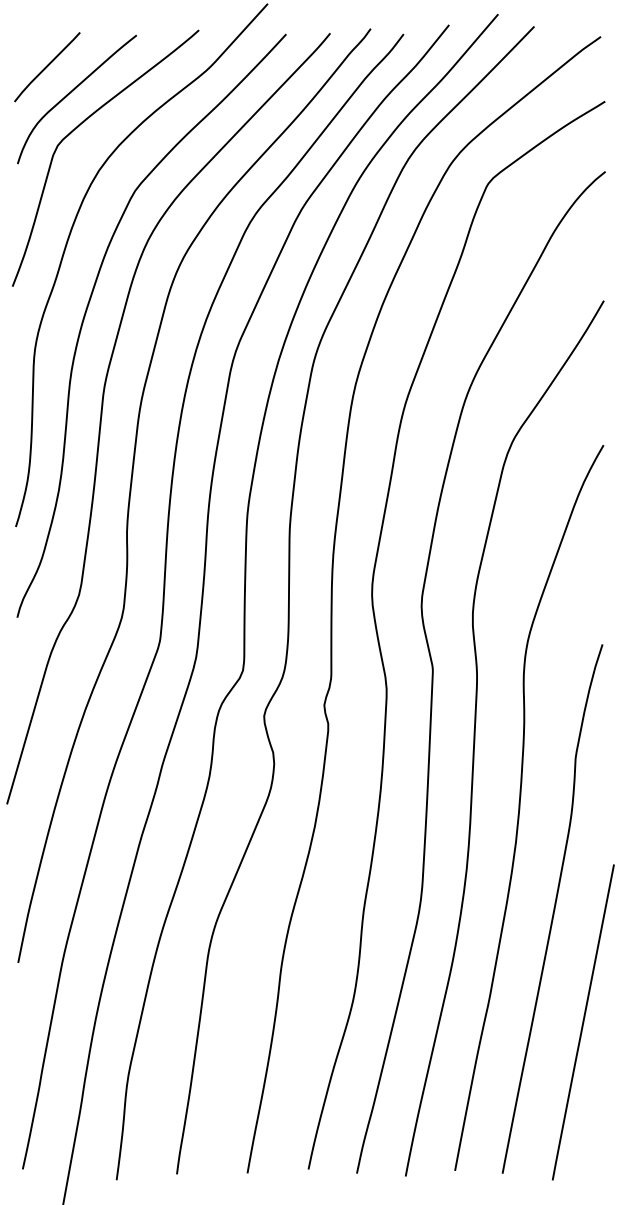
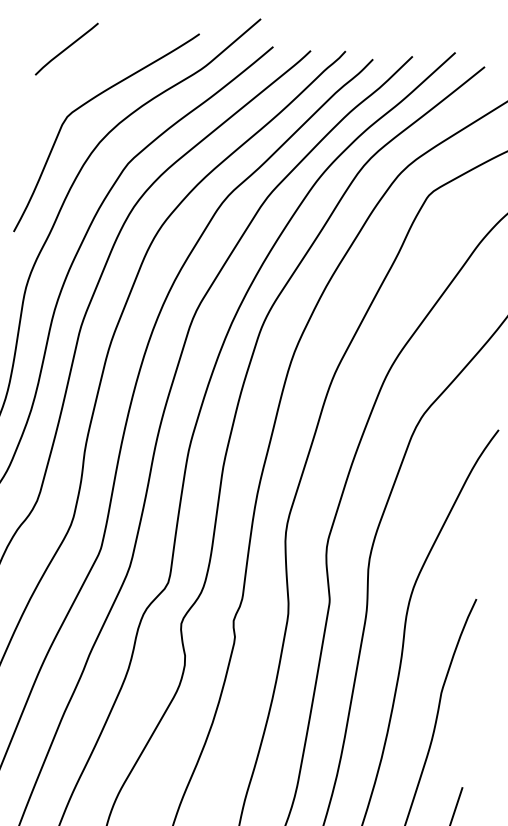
curve: (70, 93) -> (83, 74), removed

